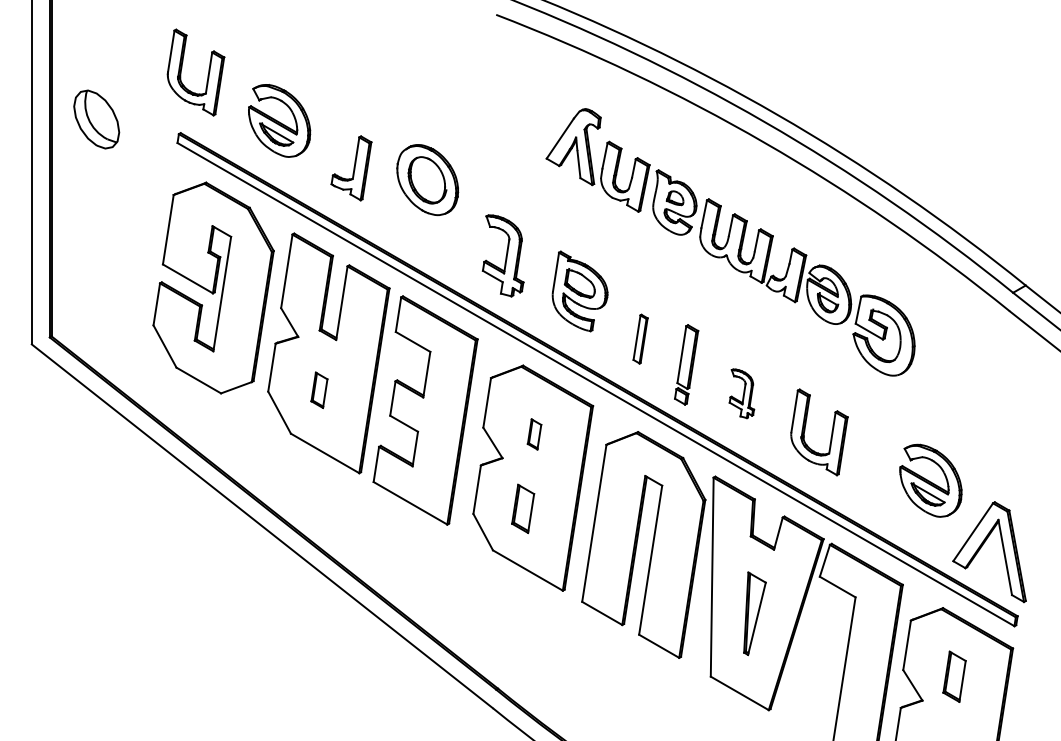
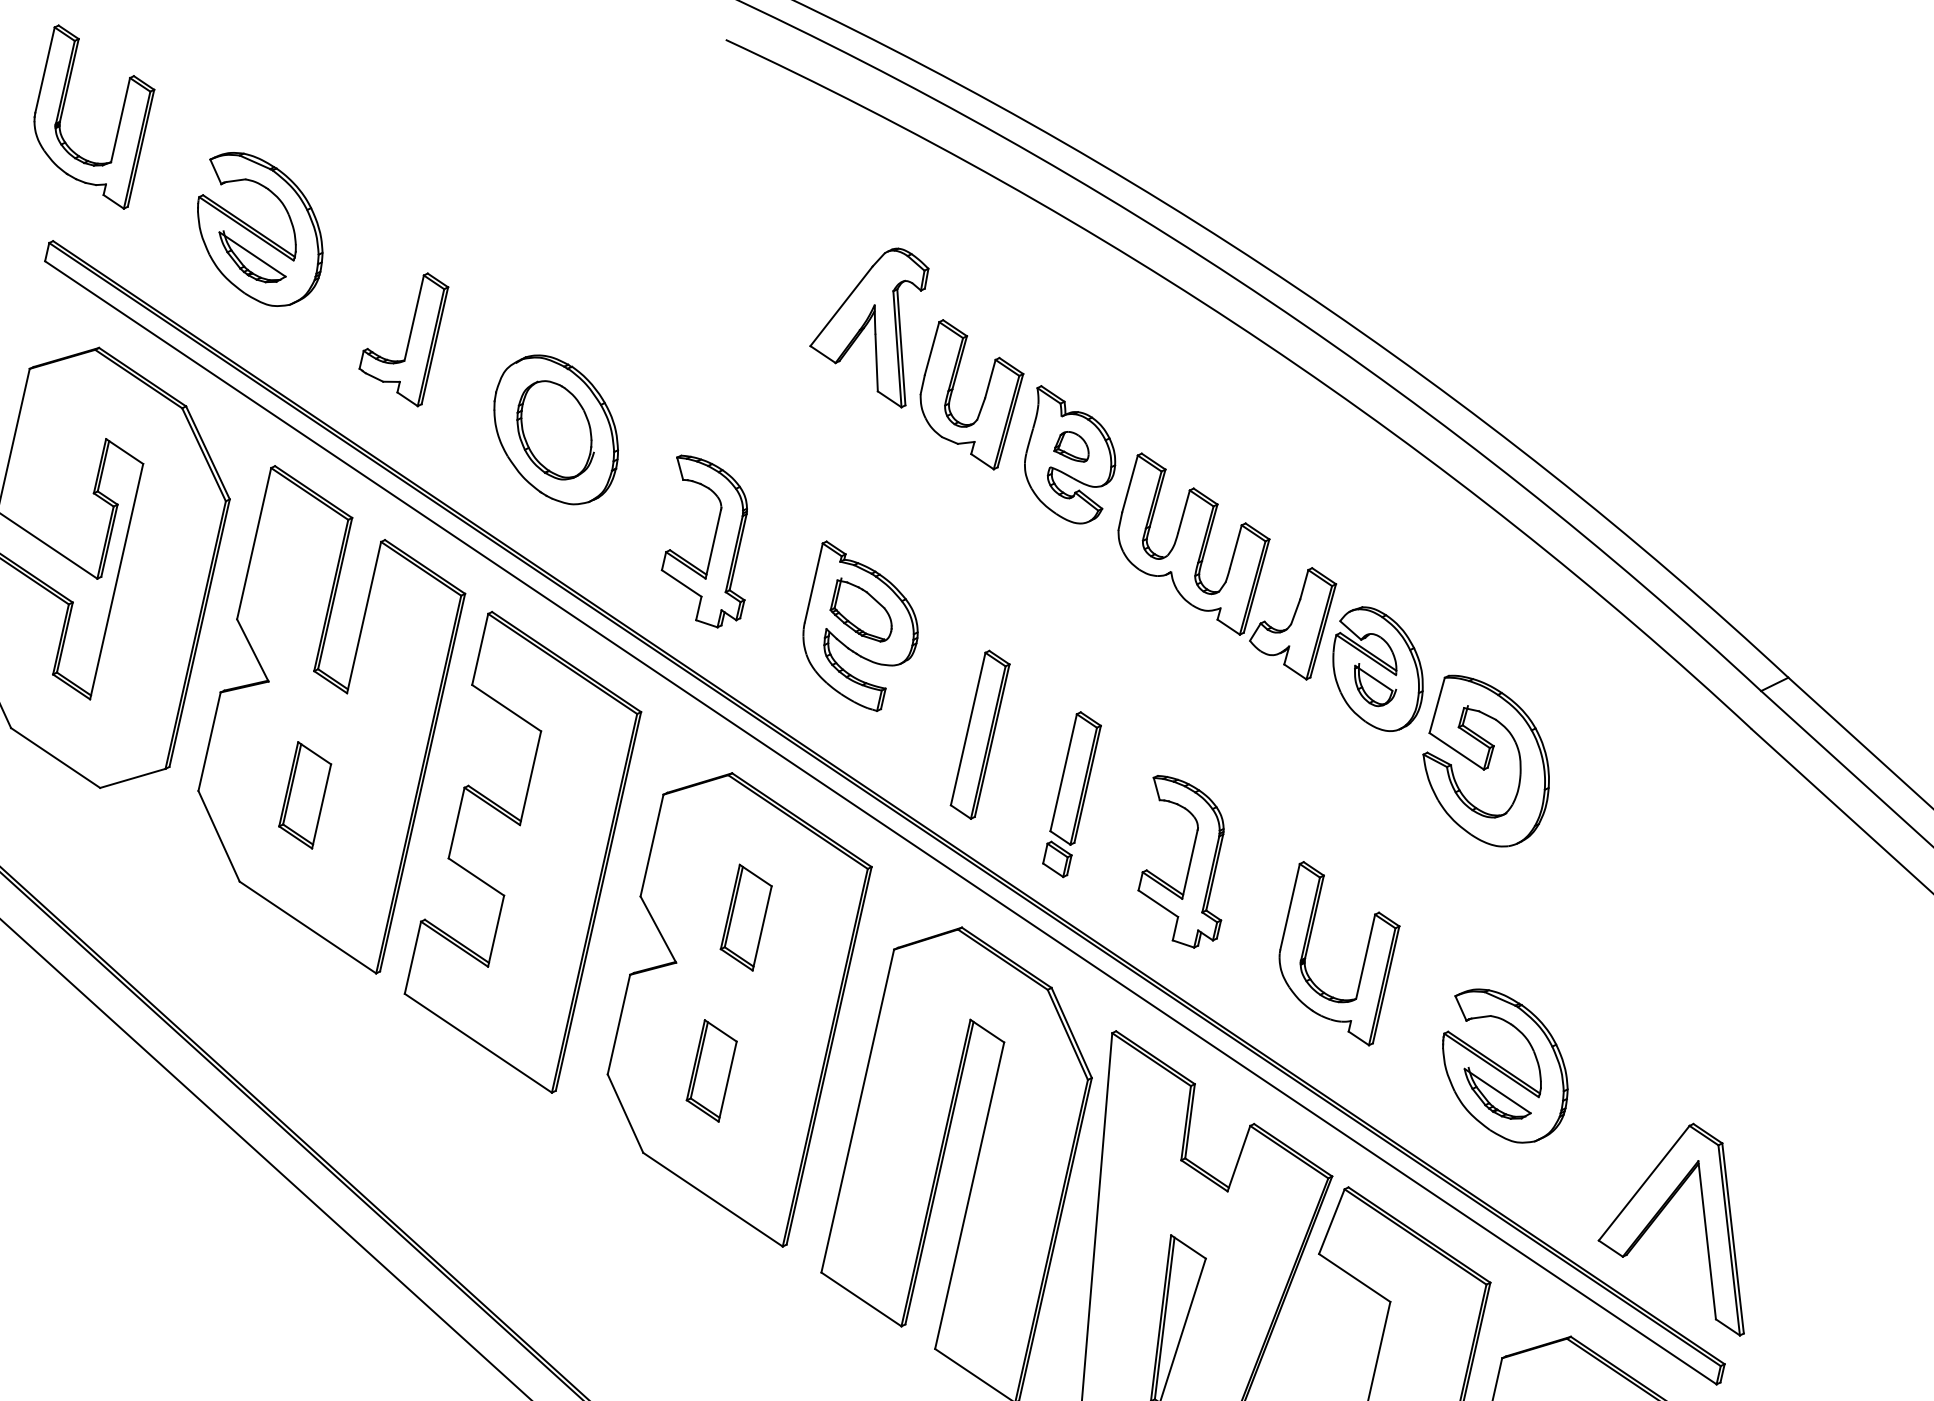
part: (427, 180) -> (555, 430), moved
part: (640, 338) -> (979, 733), size x1.67
part: (319, 390) -> (305, 795), size x1.43
part: (741, 393) -> (1182, 861), size x1.67
part: (534, 434) -> (745, 917), size x1.67
part: (930, 480) -> (1504, 1065), moved

